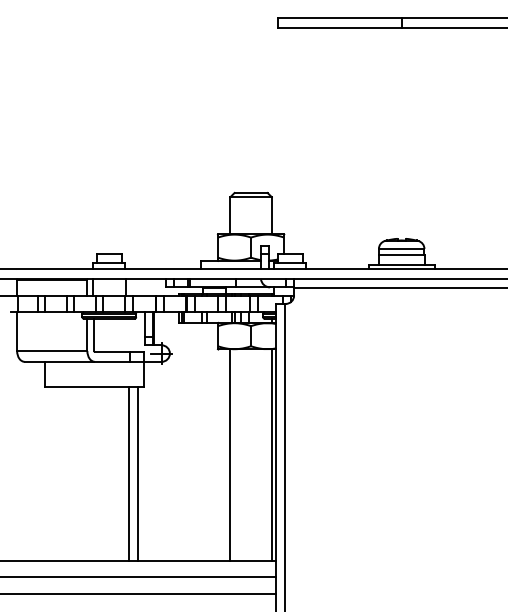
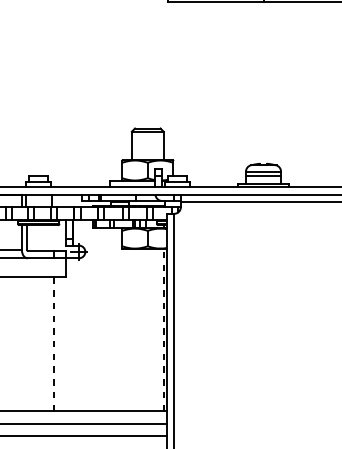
line: (230, 454) -> (131, 329), removed
line: (271, 454) -> (163, 329), solid -> dashed
line: (128, 473) -> (53, 344), solid -> dashed
line: (137, 473) -> (60, 344), removed

